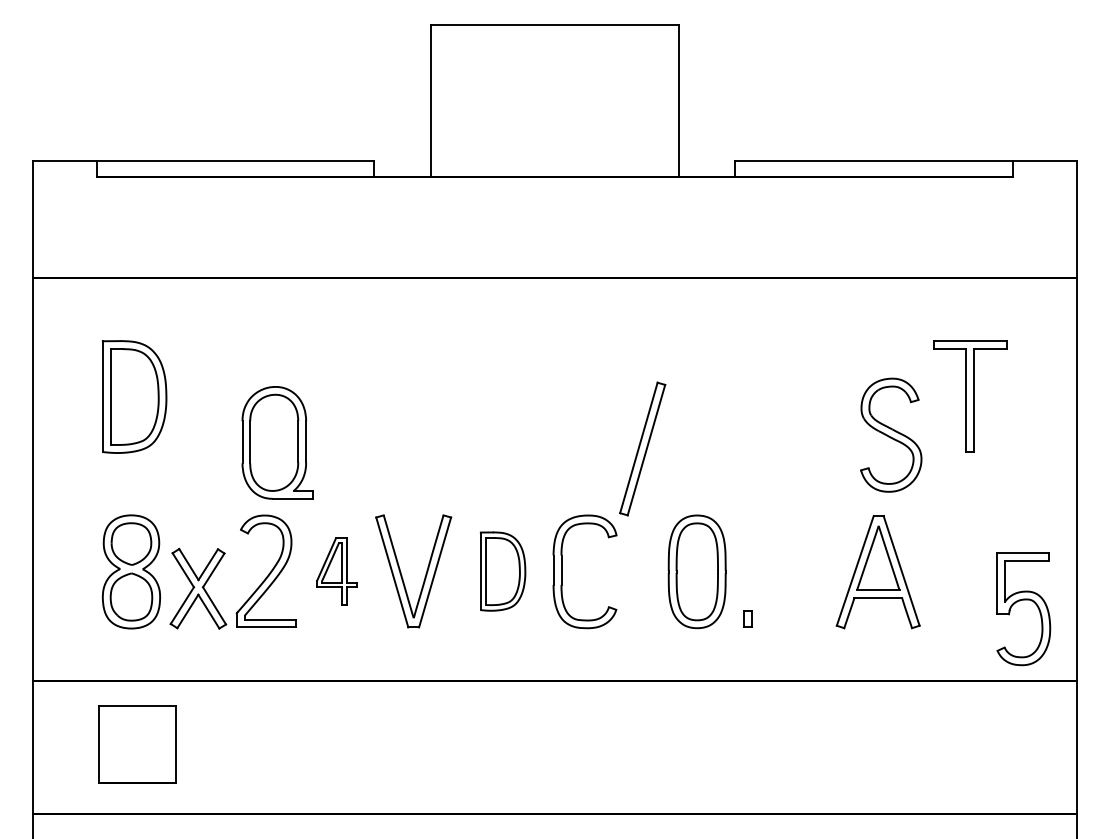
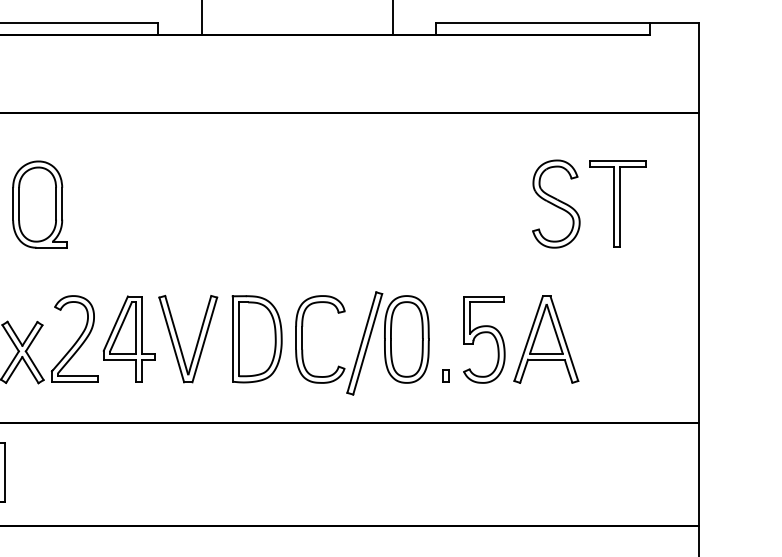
part: (891, 434) -> (556, 203), moved
part: (277, 442) -> (40, 204), moved
part: (642, 448) -> (364, 343), moved
part: (336, 571) -> (128, 339), size x1.67
part: (502, 571) -> (256, 339), size x1.43
part: (1020, 601) -> (481, 333), moved

